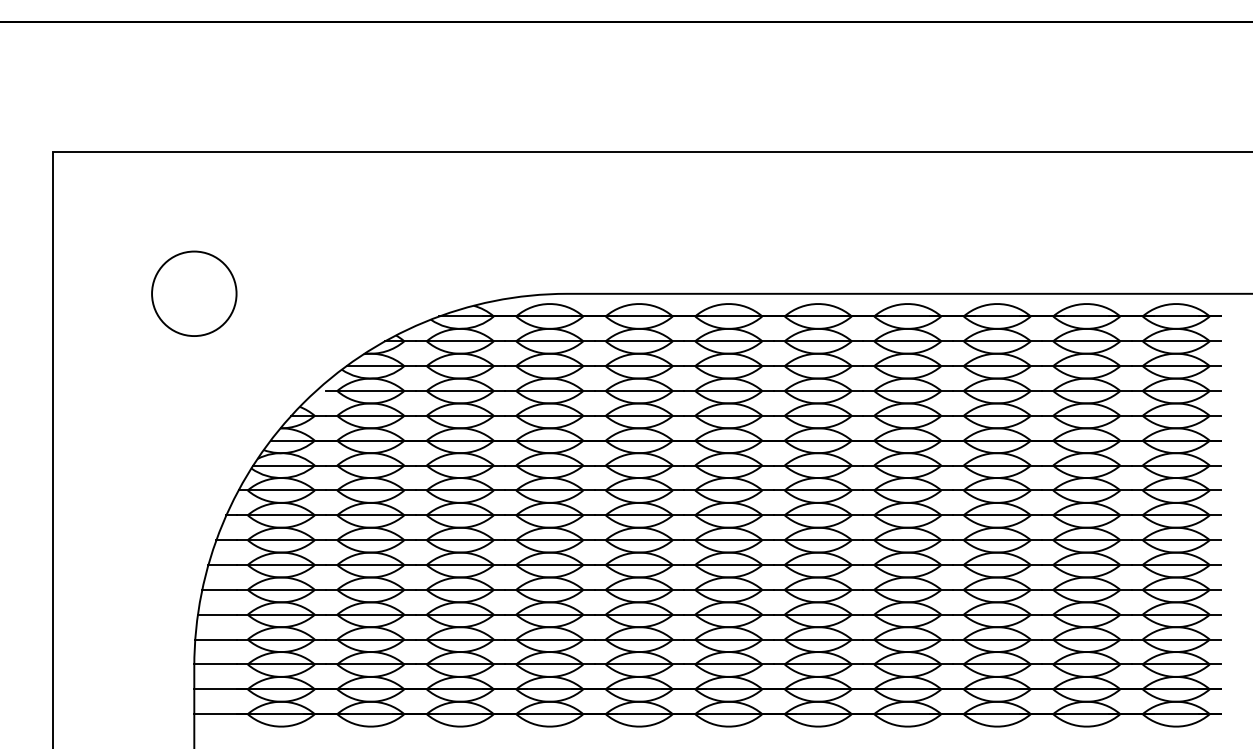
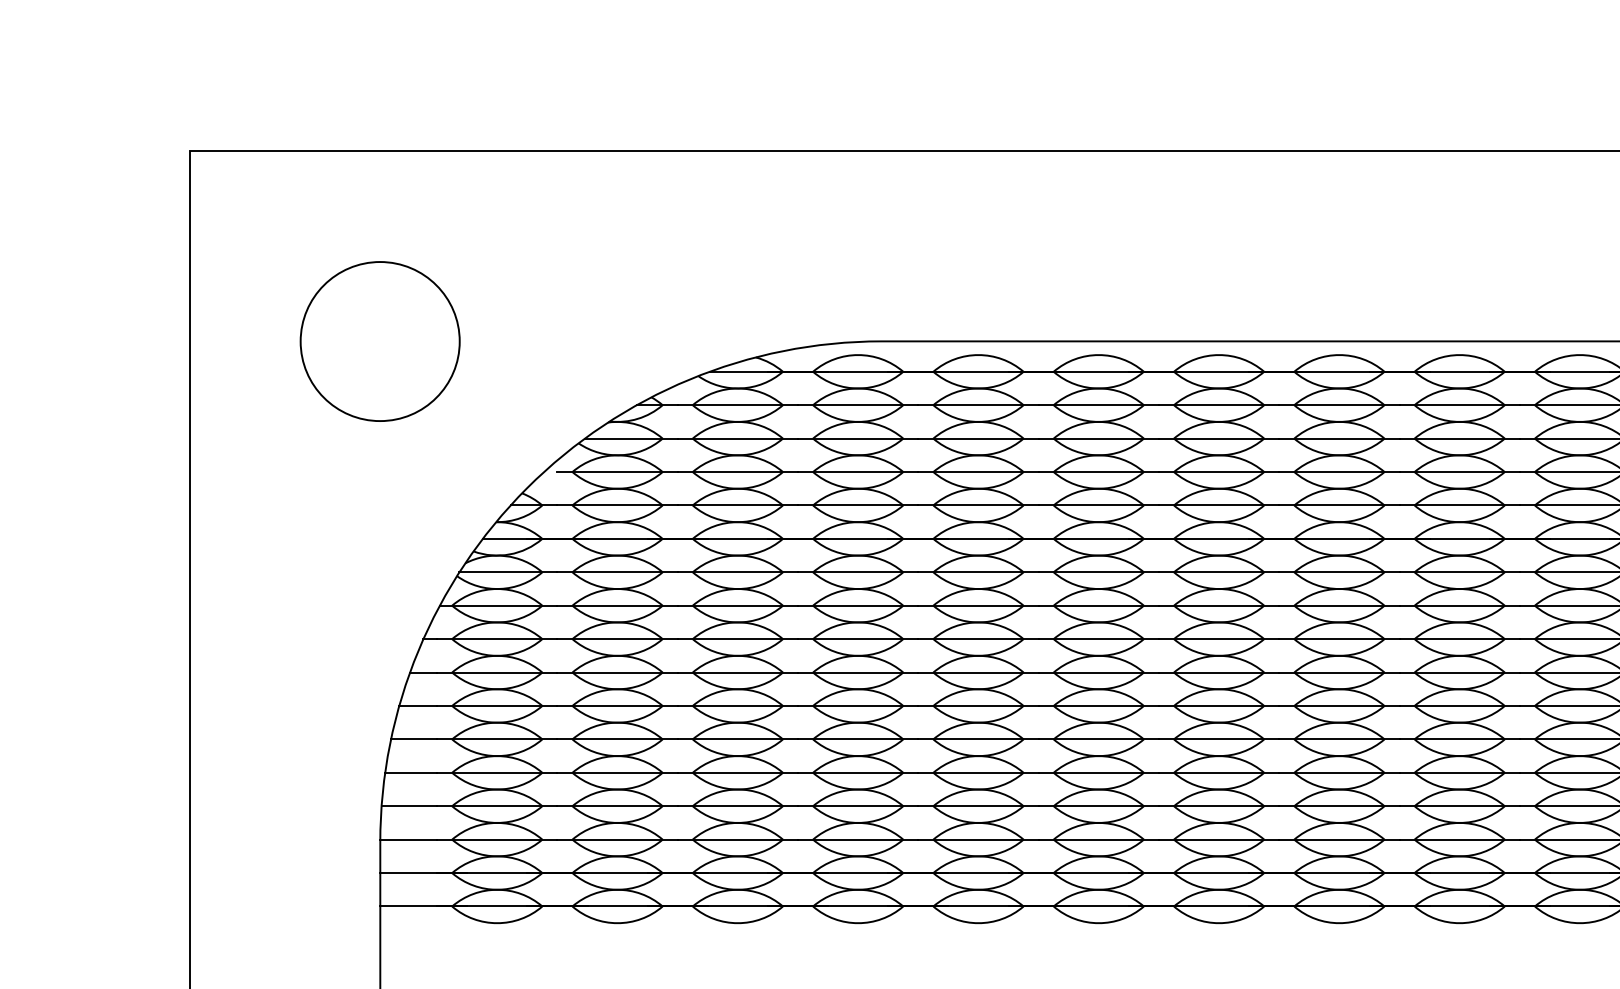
circle: (194, 293) -> (380, 340), size x1.4

